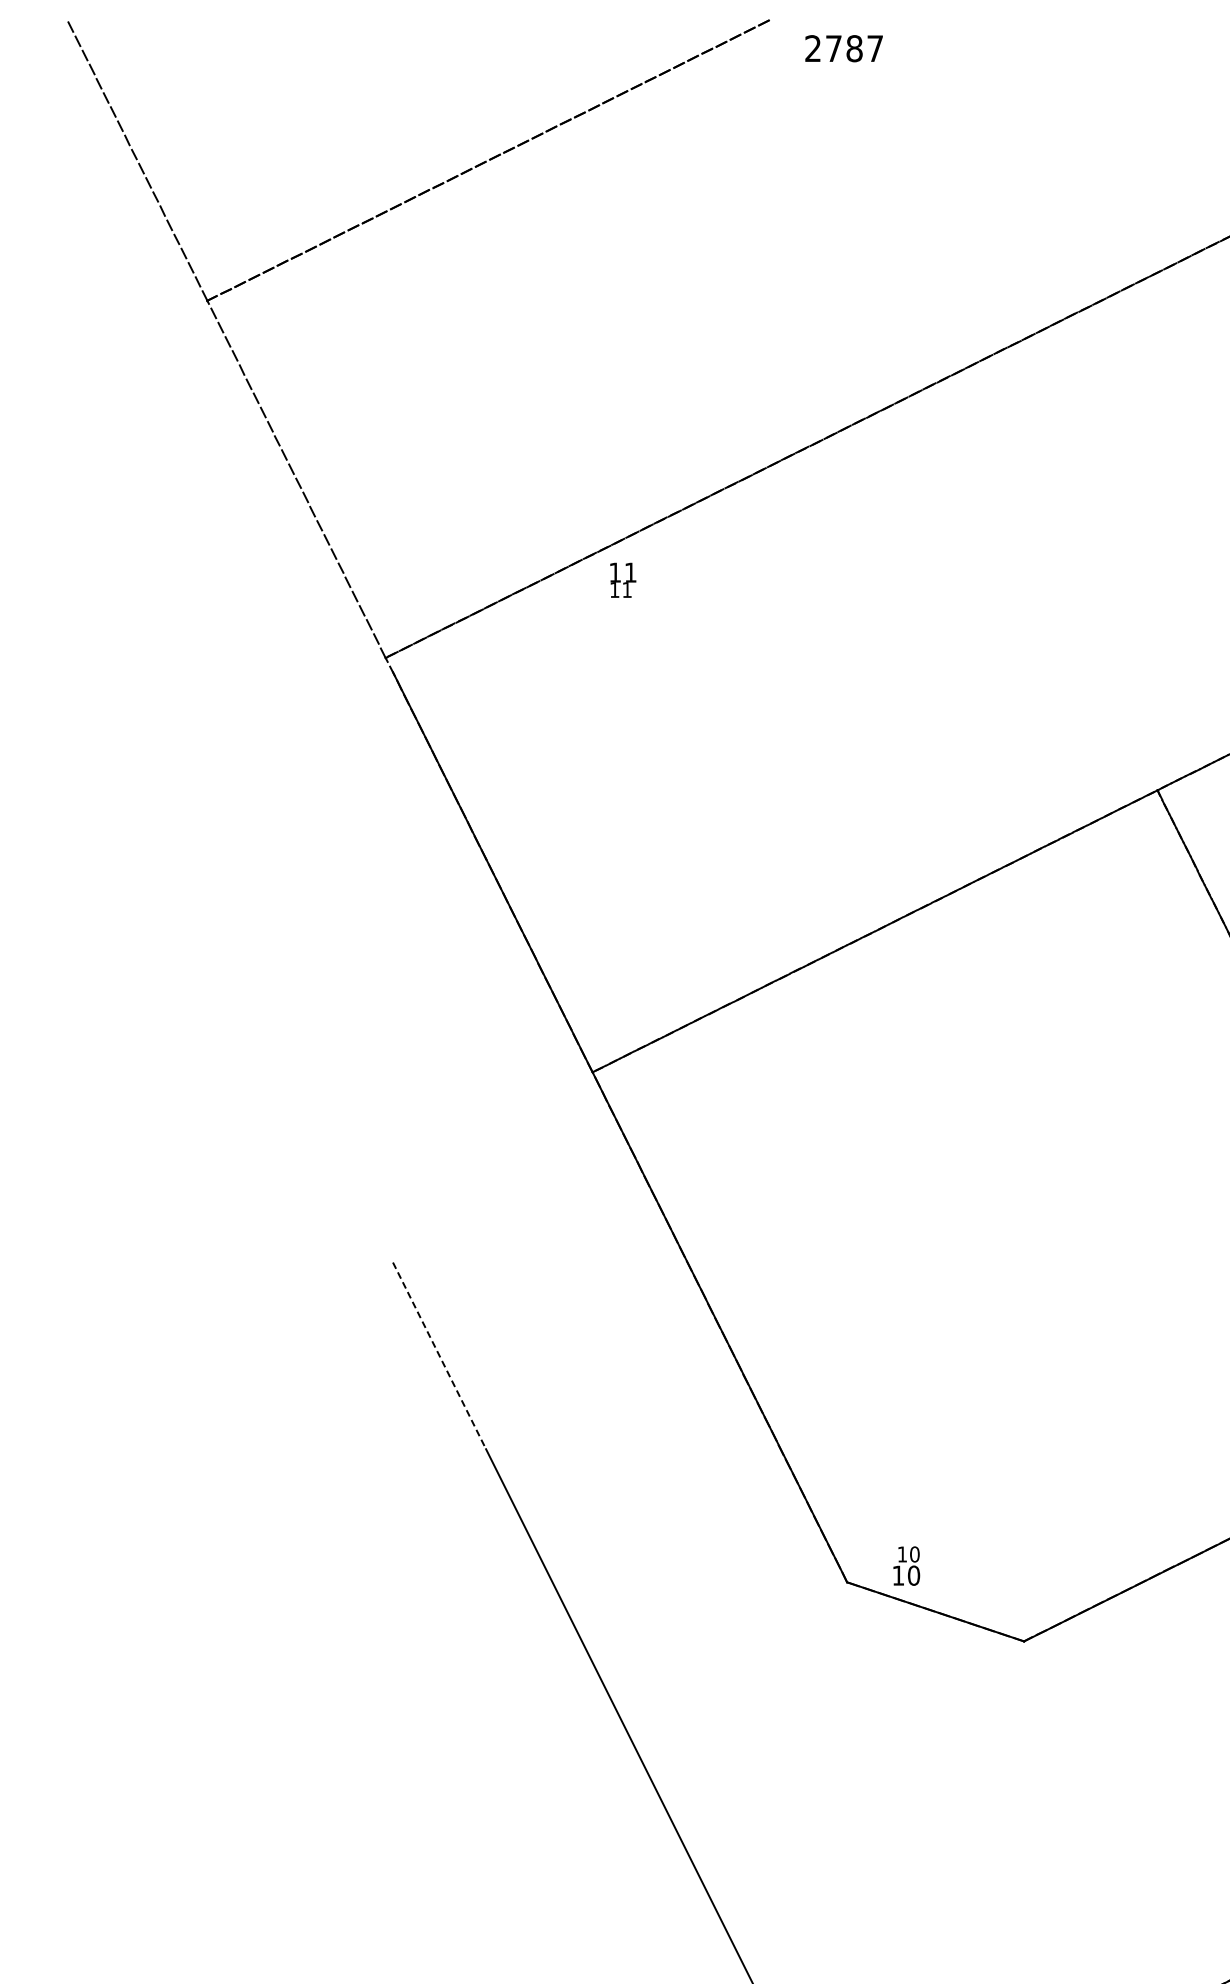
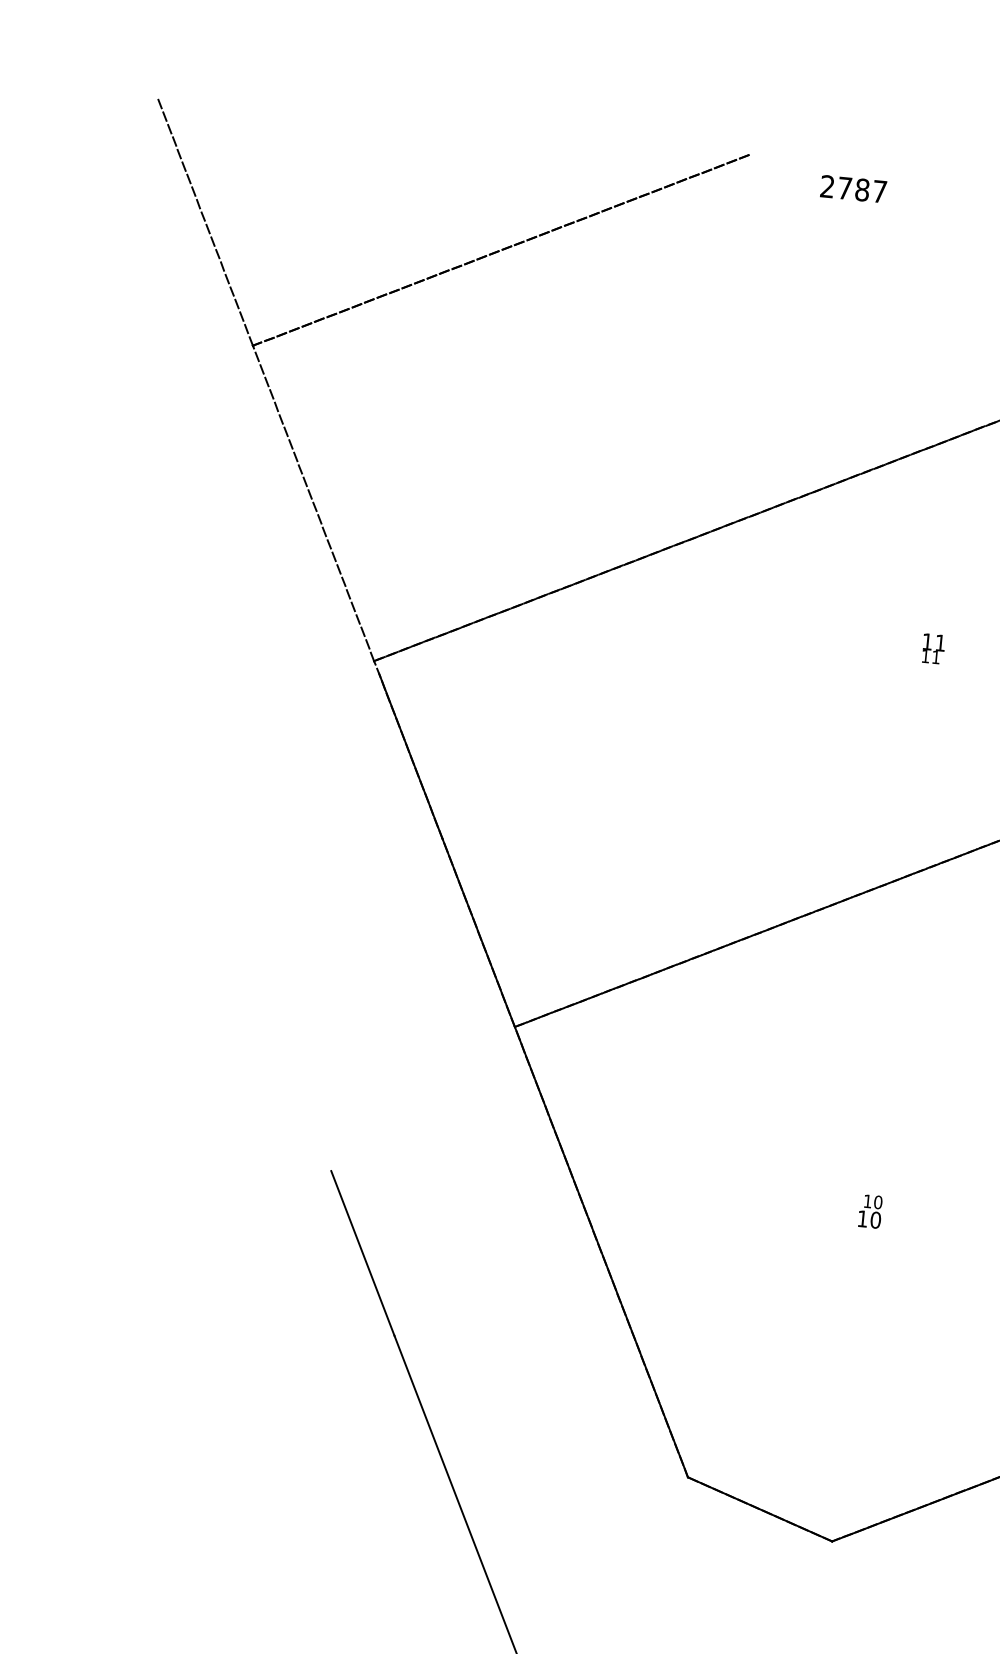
text: (843, 48) -> (853, 188), moved
text: (623, 579) -> (933, 648), moved
line: (439, 1356) -> (362, 1253), dashed -> solid
text: (906, 1565) -> (870, 1211), moved

